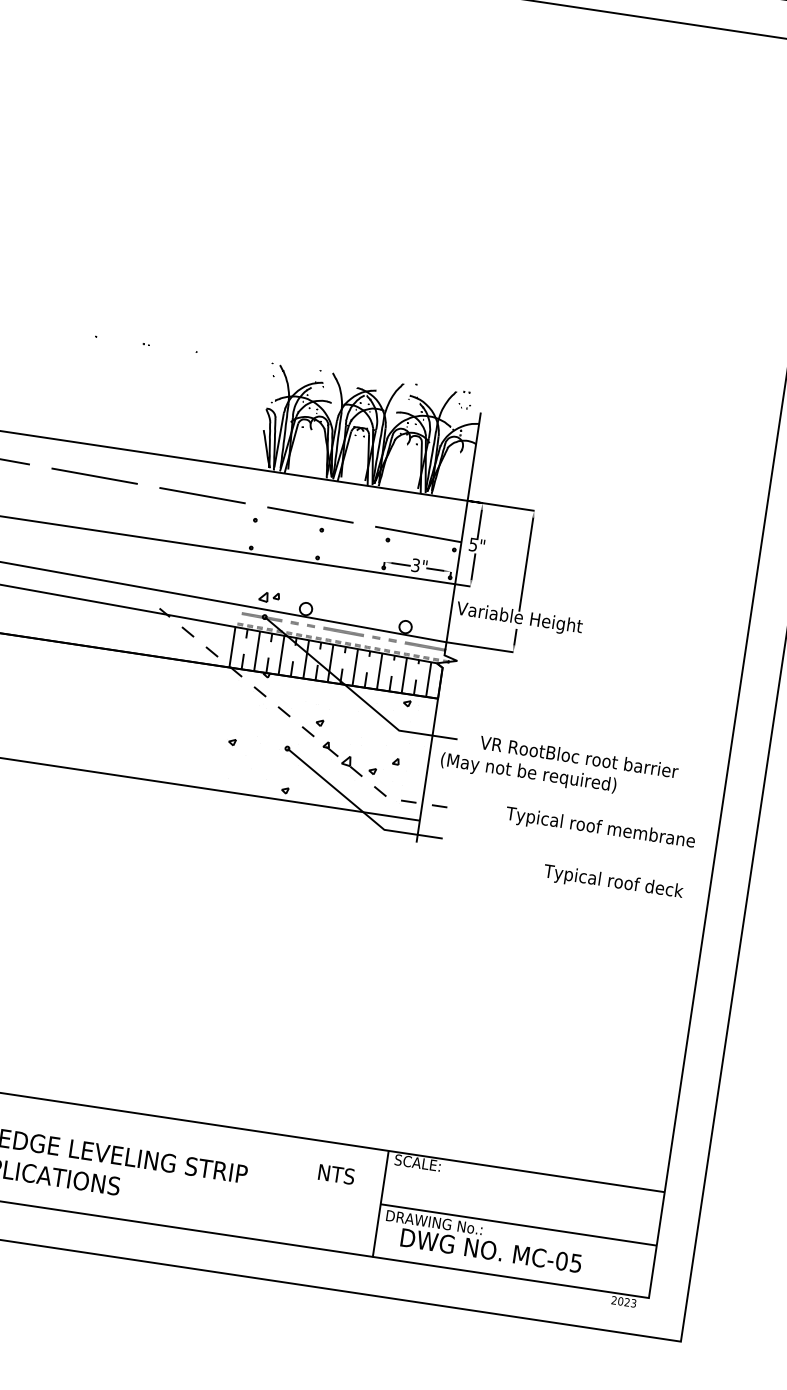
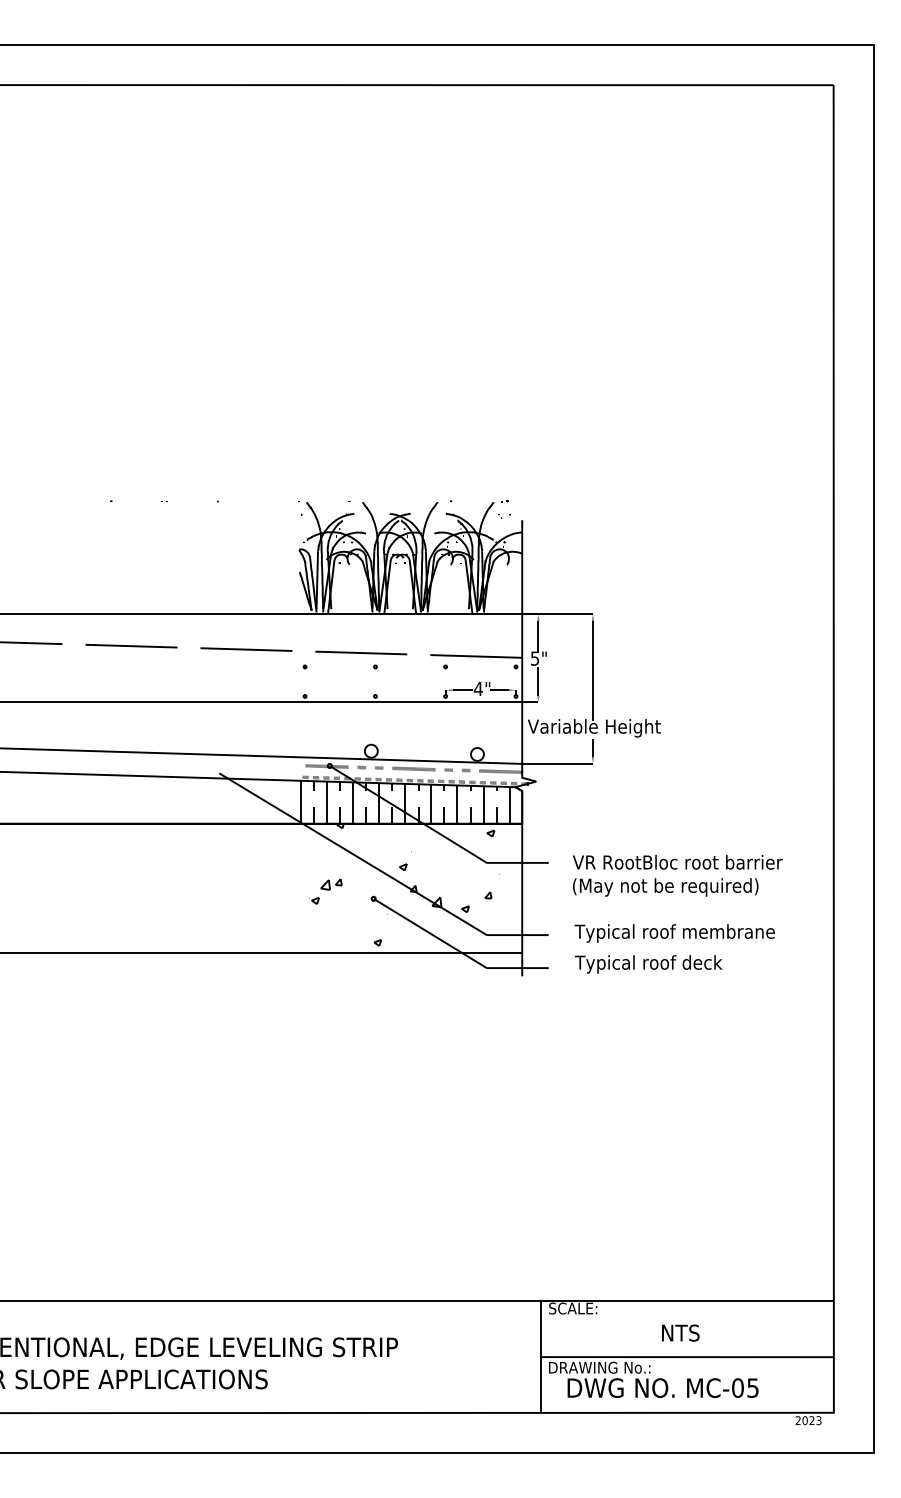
text: (414, 564) -> (477, 688), 3" -> 4"
part: (269, 597) -> (331, 884), moved
line: (297, 722) -> (380, 870), dashed -> solid
text: (528, 773) -> (665, 887), moved
text: (600, 828) -> (674, 933), moved
text: (613, 882) -> (648, 964), moved
text: (336, 1173) -> (680, 1332), moved

